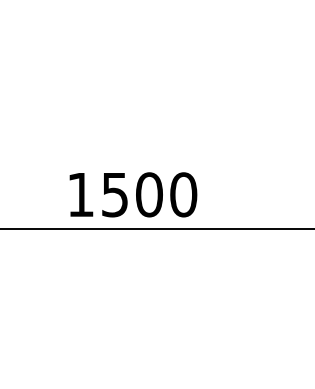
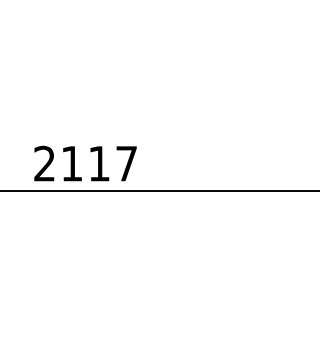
text: (131, 194) -> (85, 163), 1500 -> 2117

